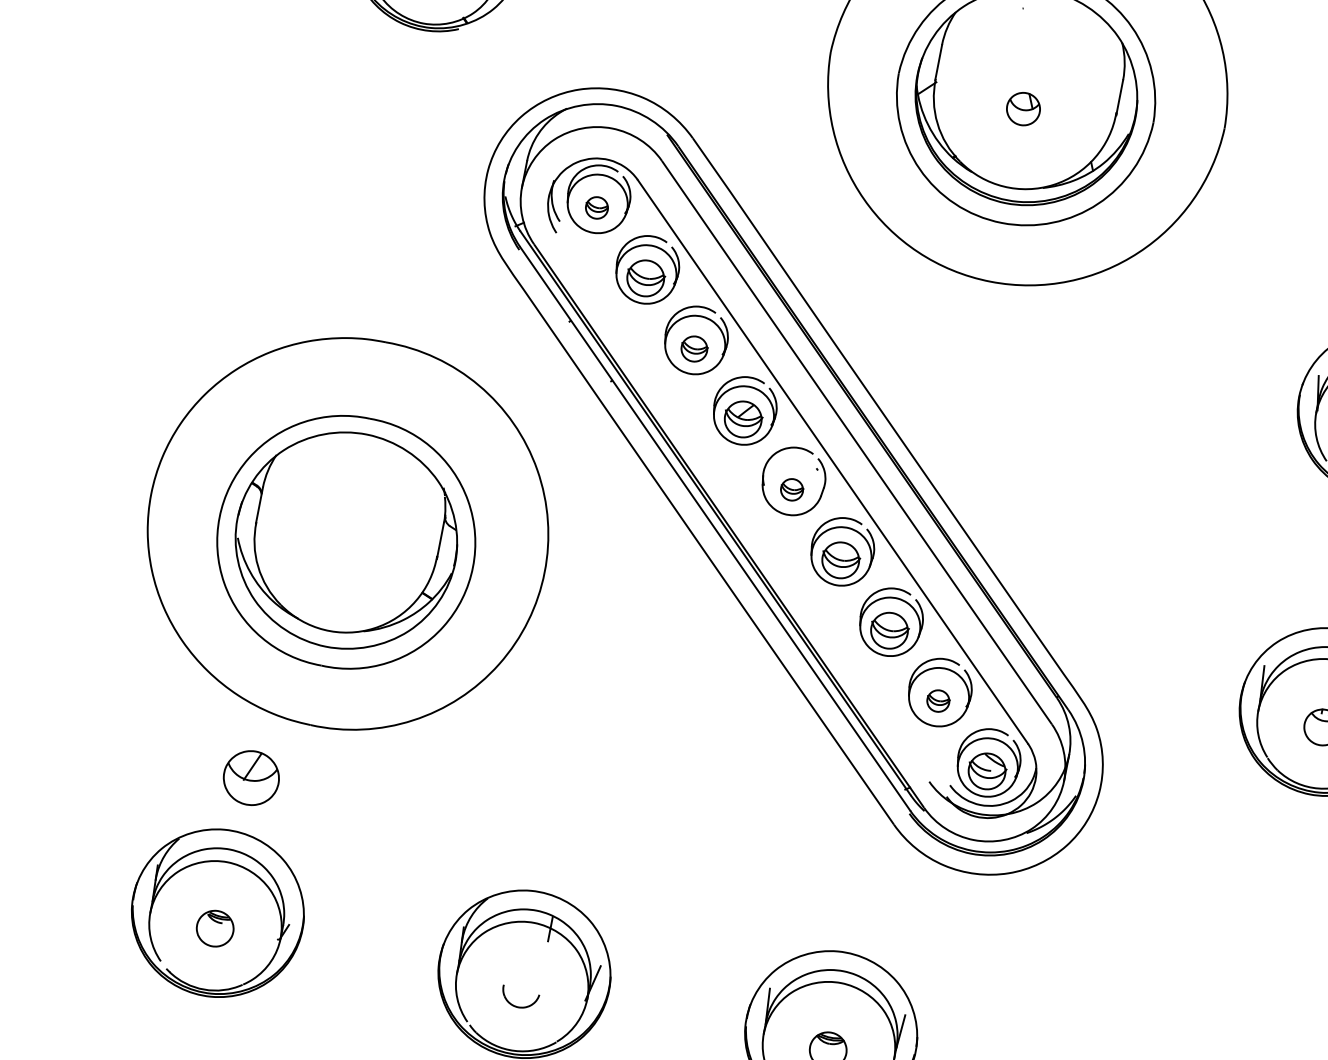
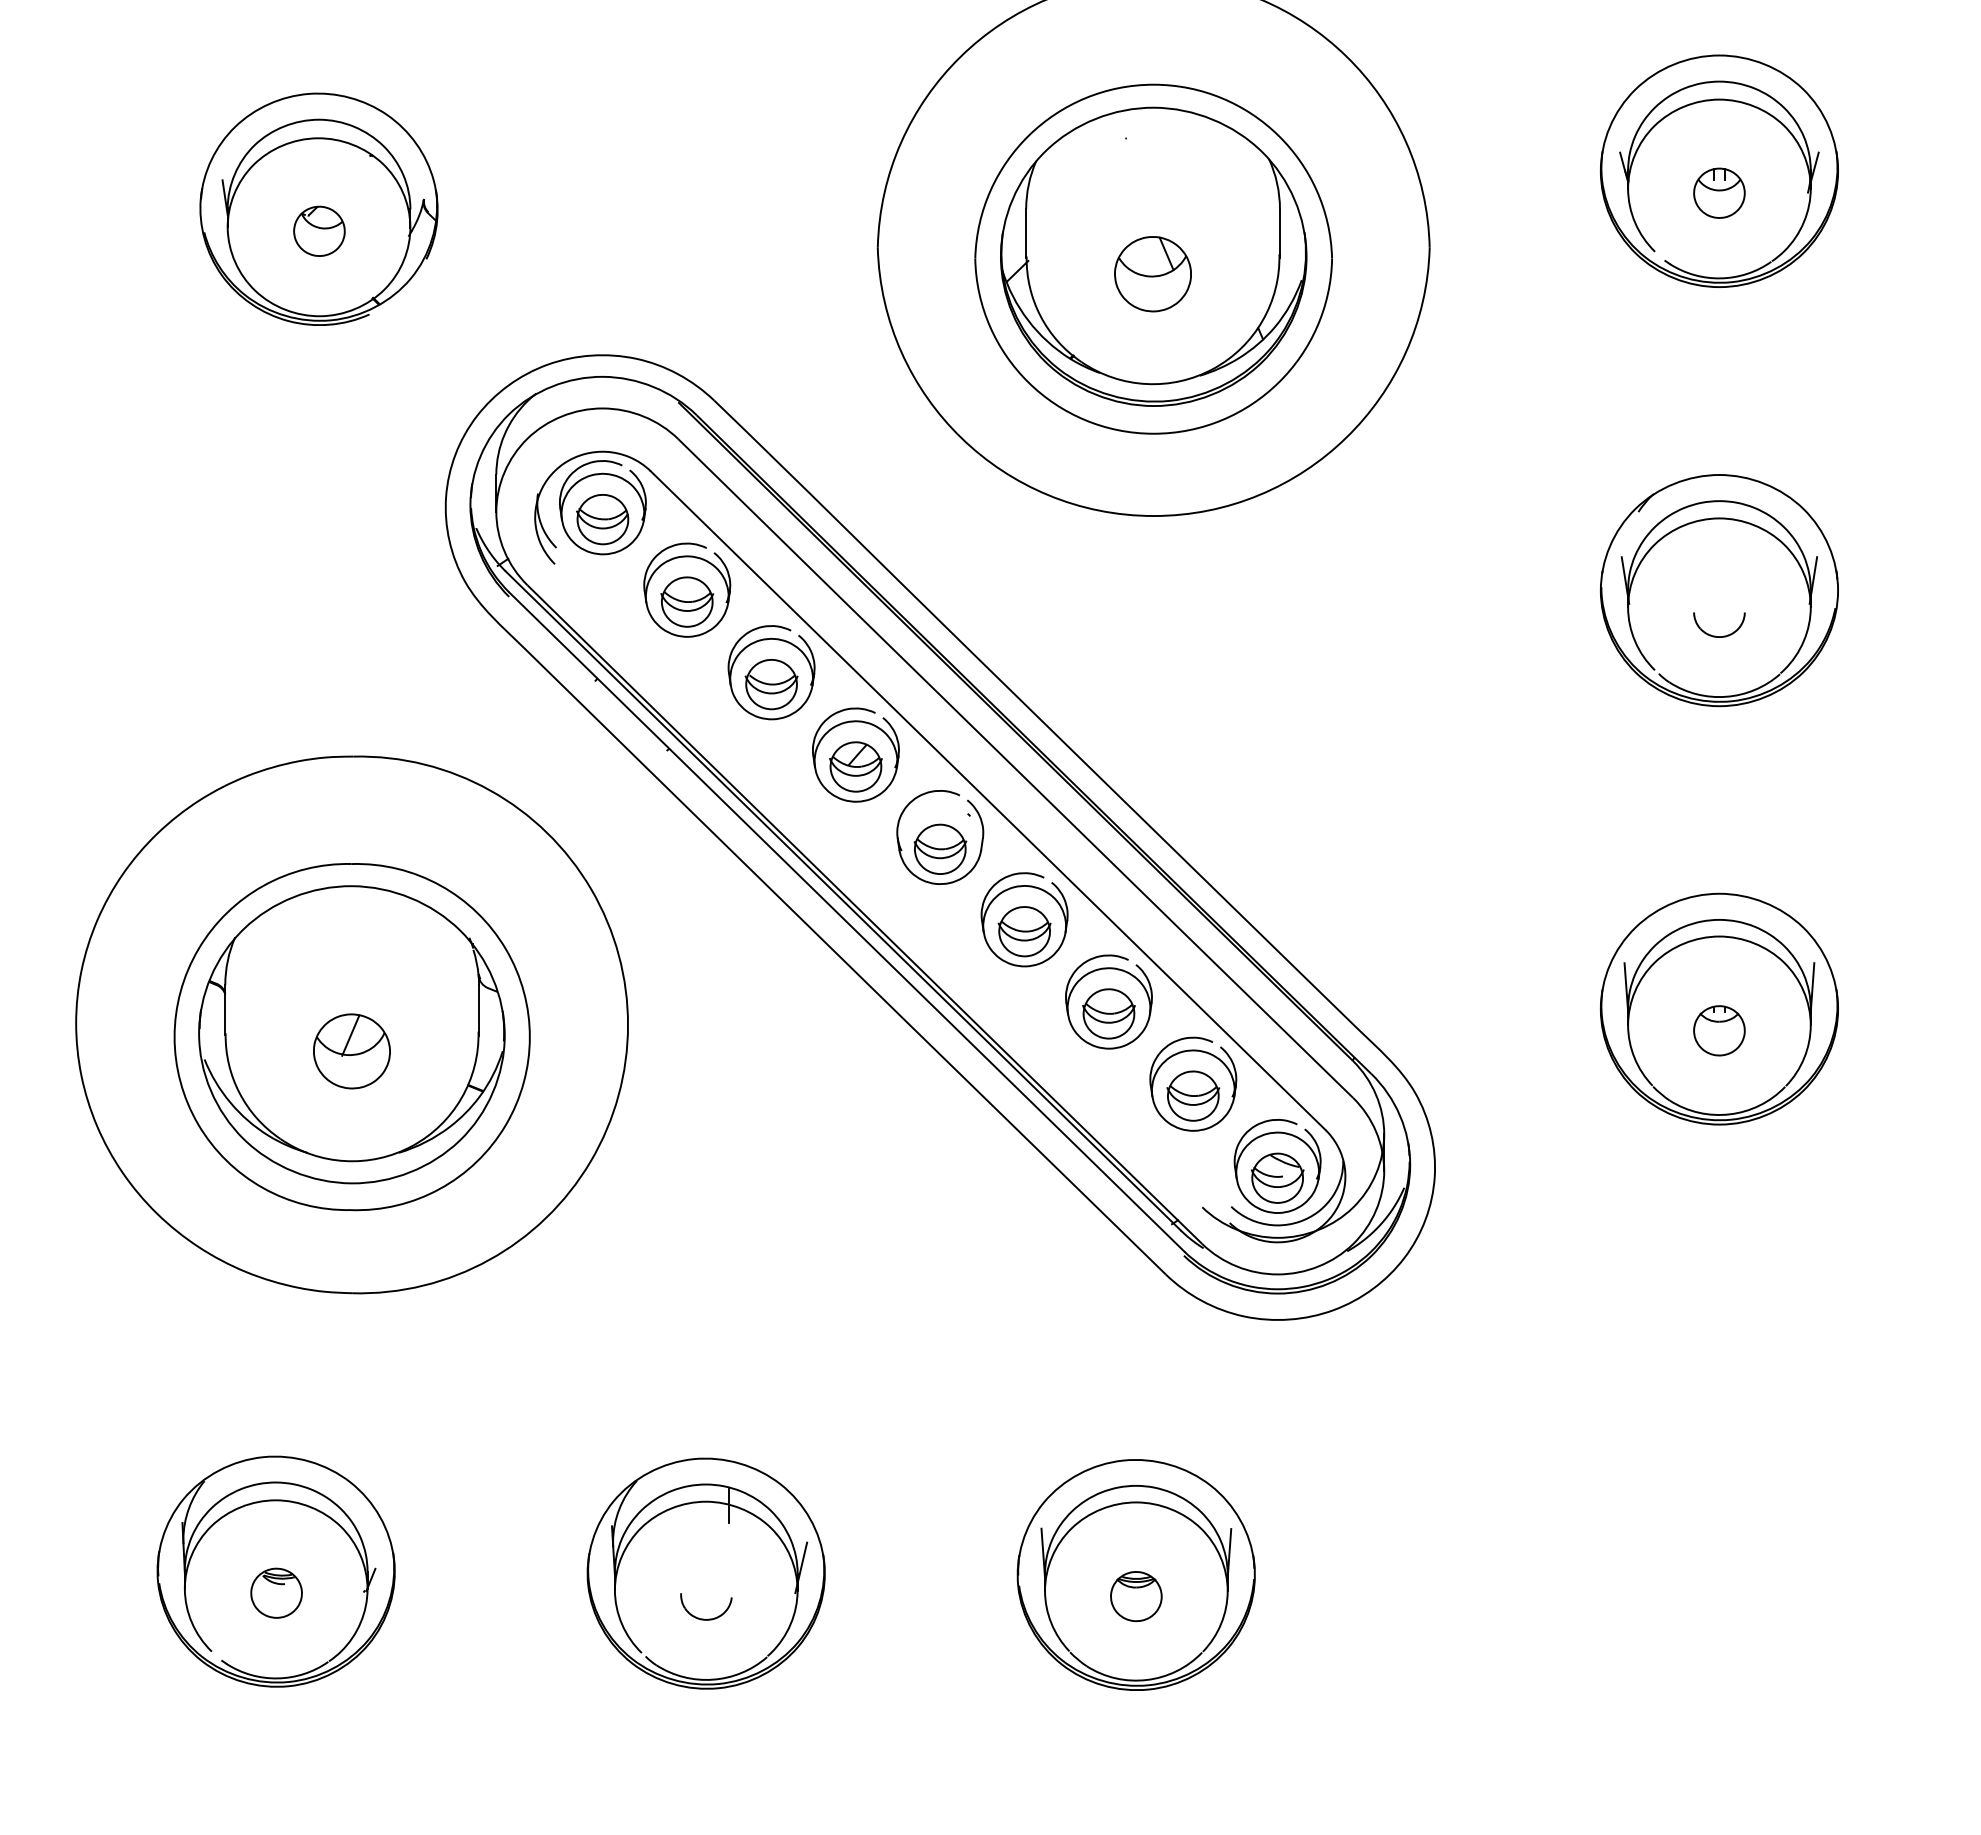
part: (1023, 109) -> (1152, 274), size x1.67
part: (596, 207) -> (602, 519), size x1.67
part: (694, 348) -> (771, 684), size x1.43
part: (792, 489) -> (940, 848), size x1.67
part: (938, 700) -> (1193, 1095), size x1.67
part: (251, 778) -> (351, 1051), moved

